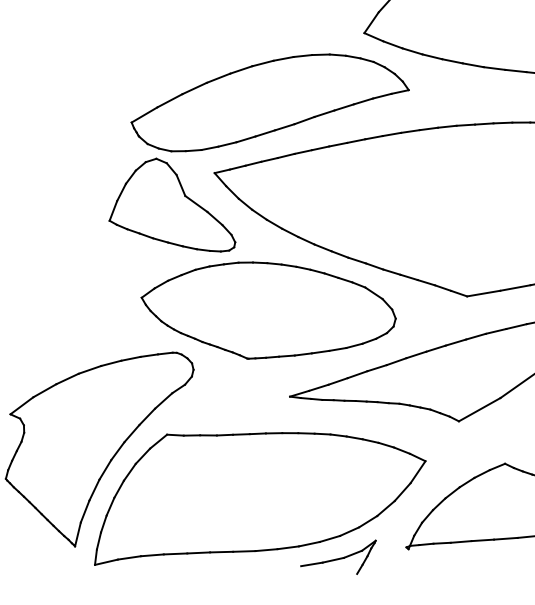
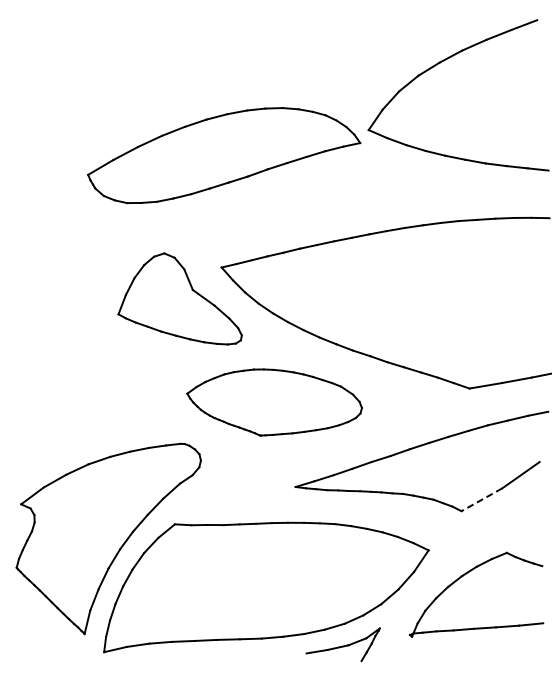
part: (270, 102) -> (224, 155), moved
part: (268, 310) -> (274, 402), size x0.7
line: (479, 410) -> (481, 500), solid -> dashed

